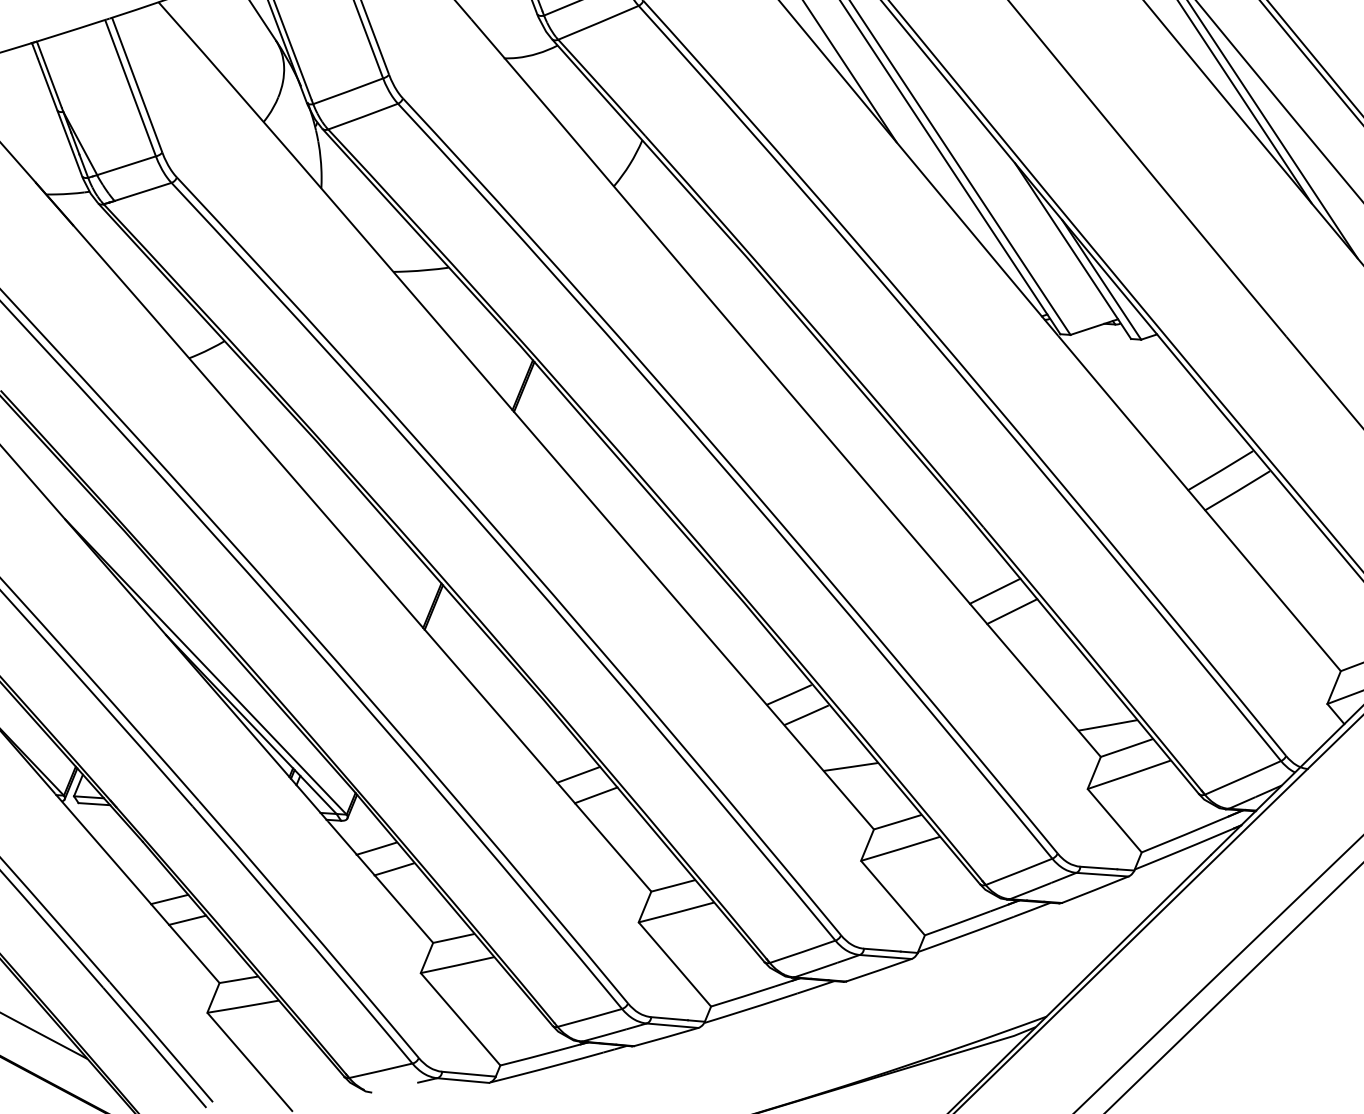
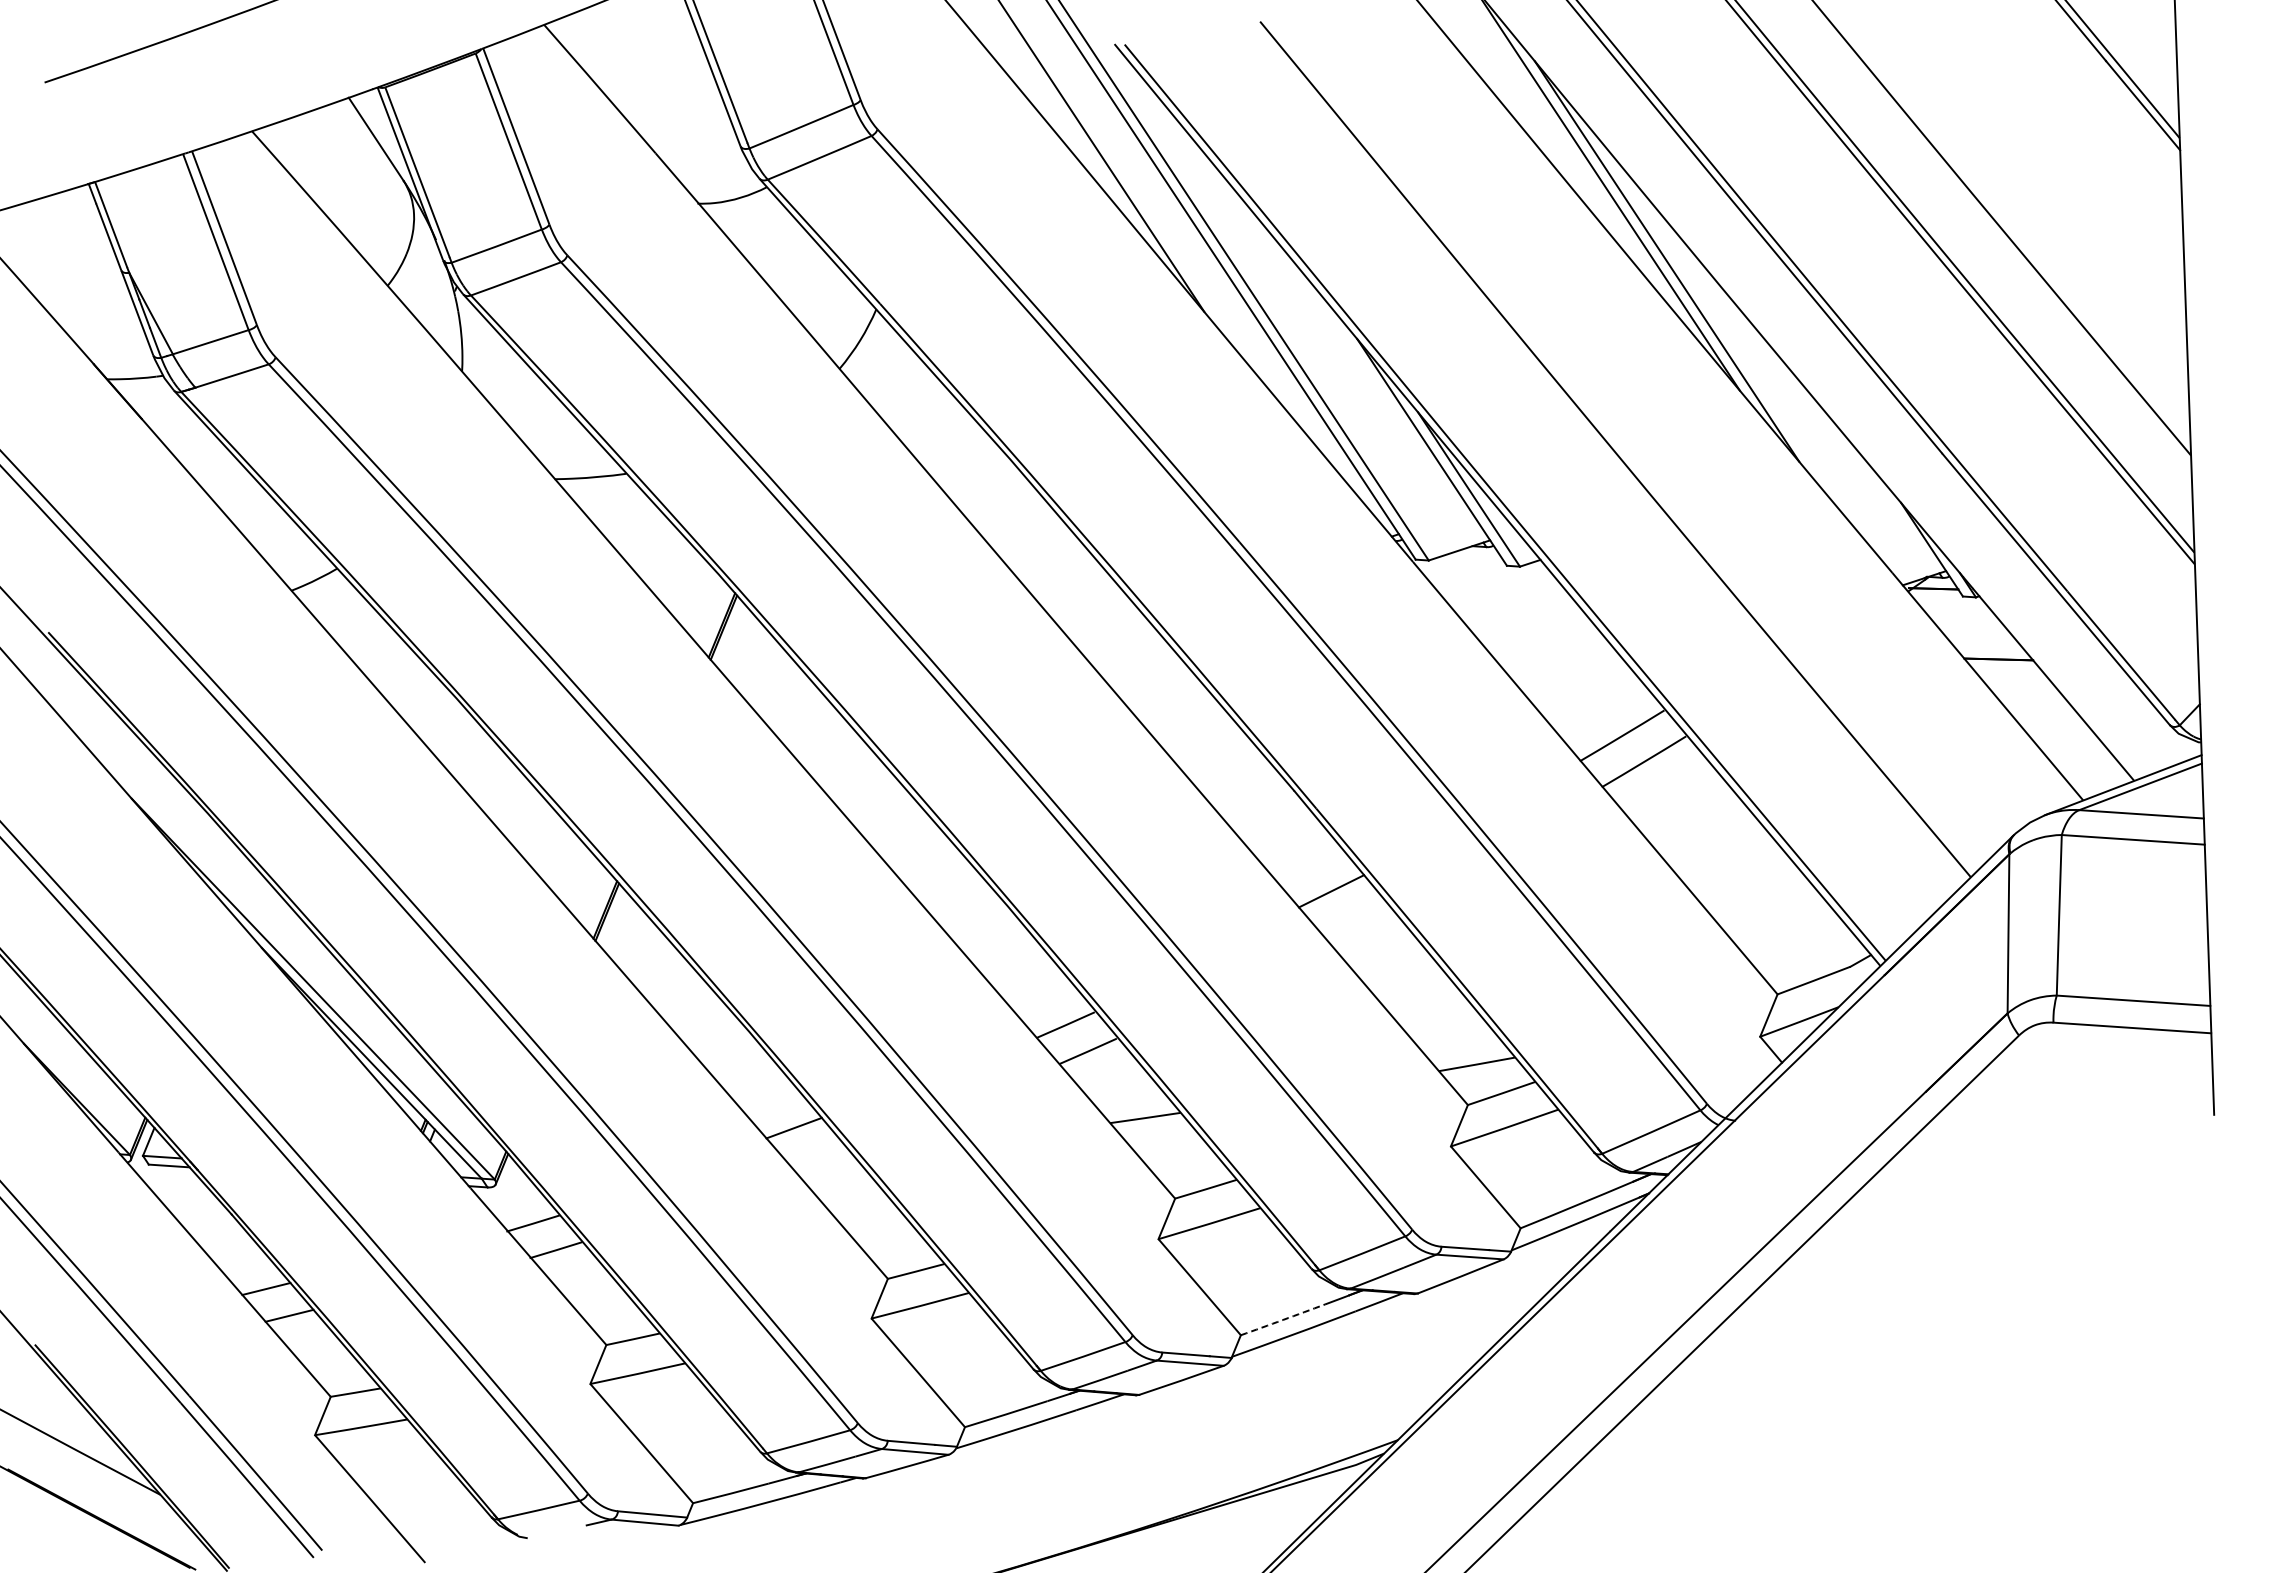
line: (1012, 611) -> (1353, 917), removed
line: (596, 795) -> (816, 1154), removed
arc: (957, 923) -> (1283, 1319), solid -> dashed

